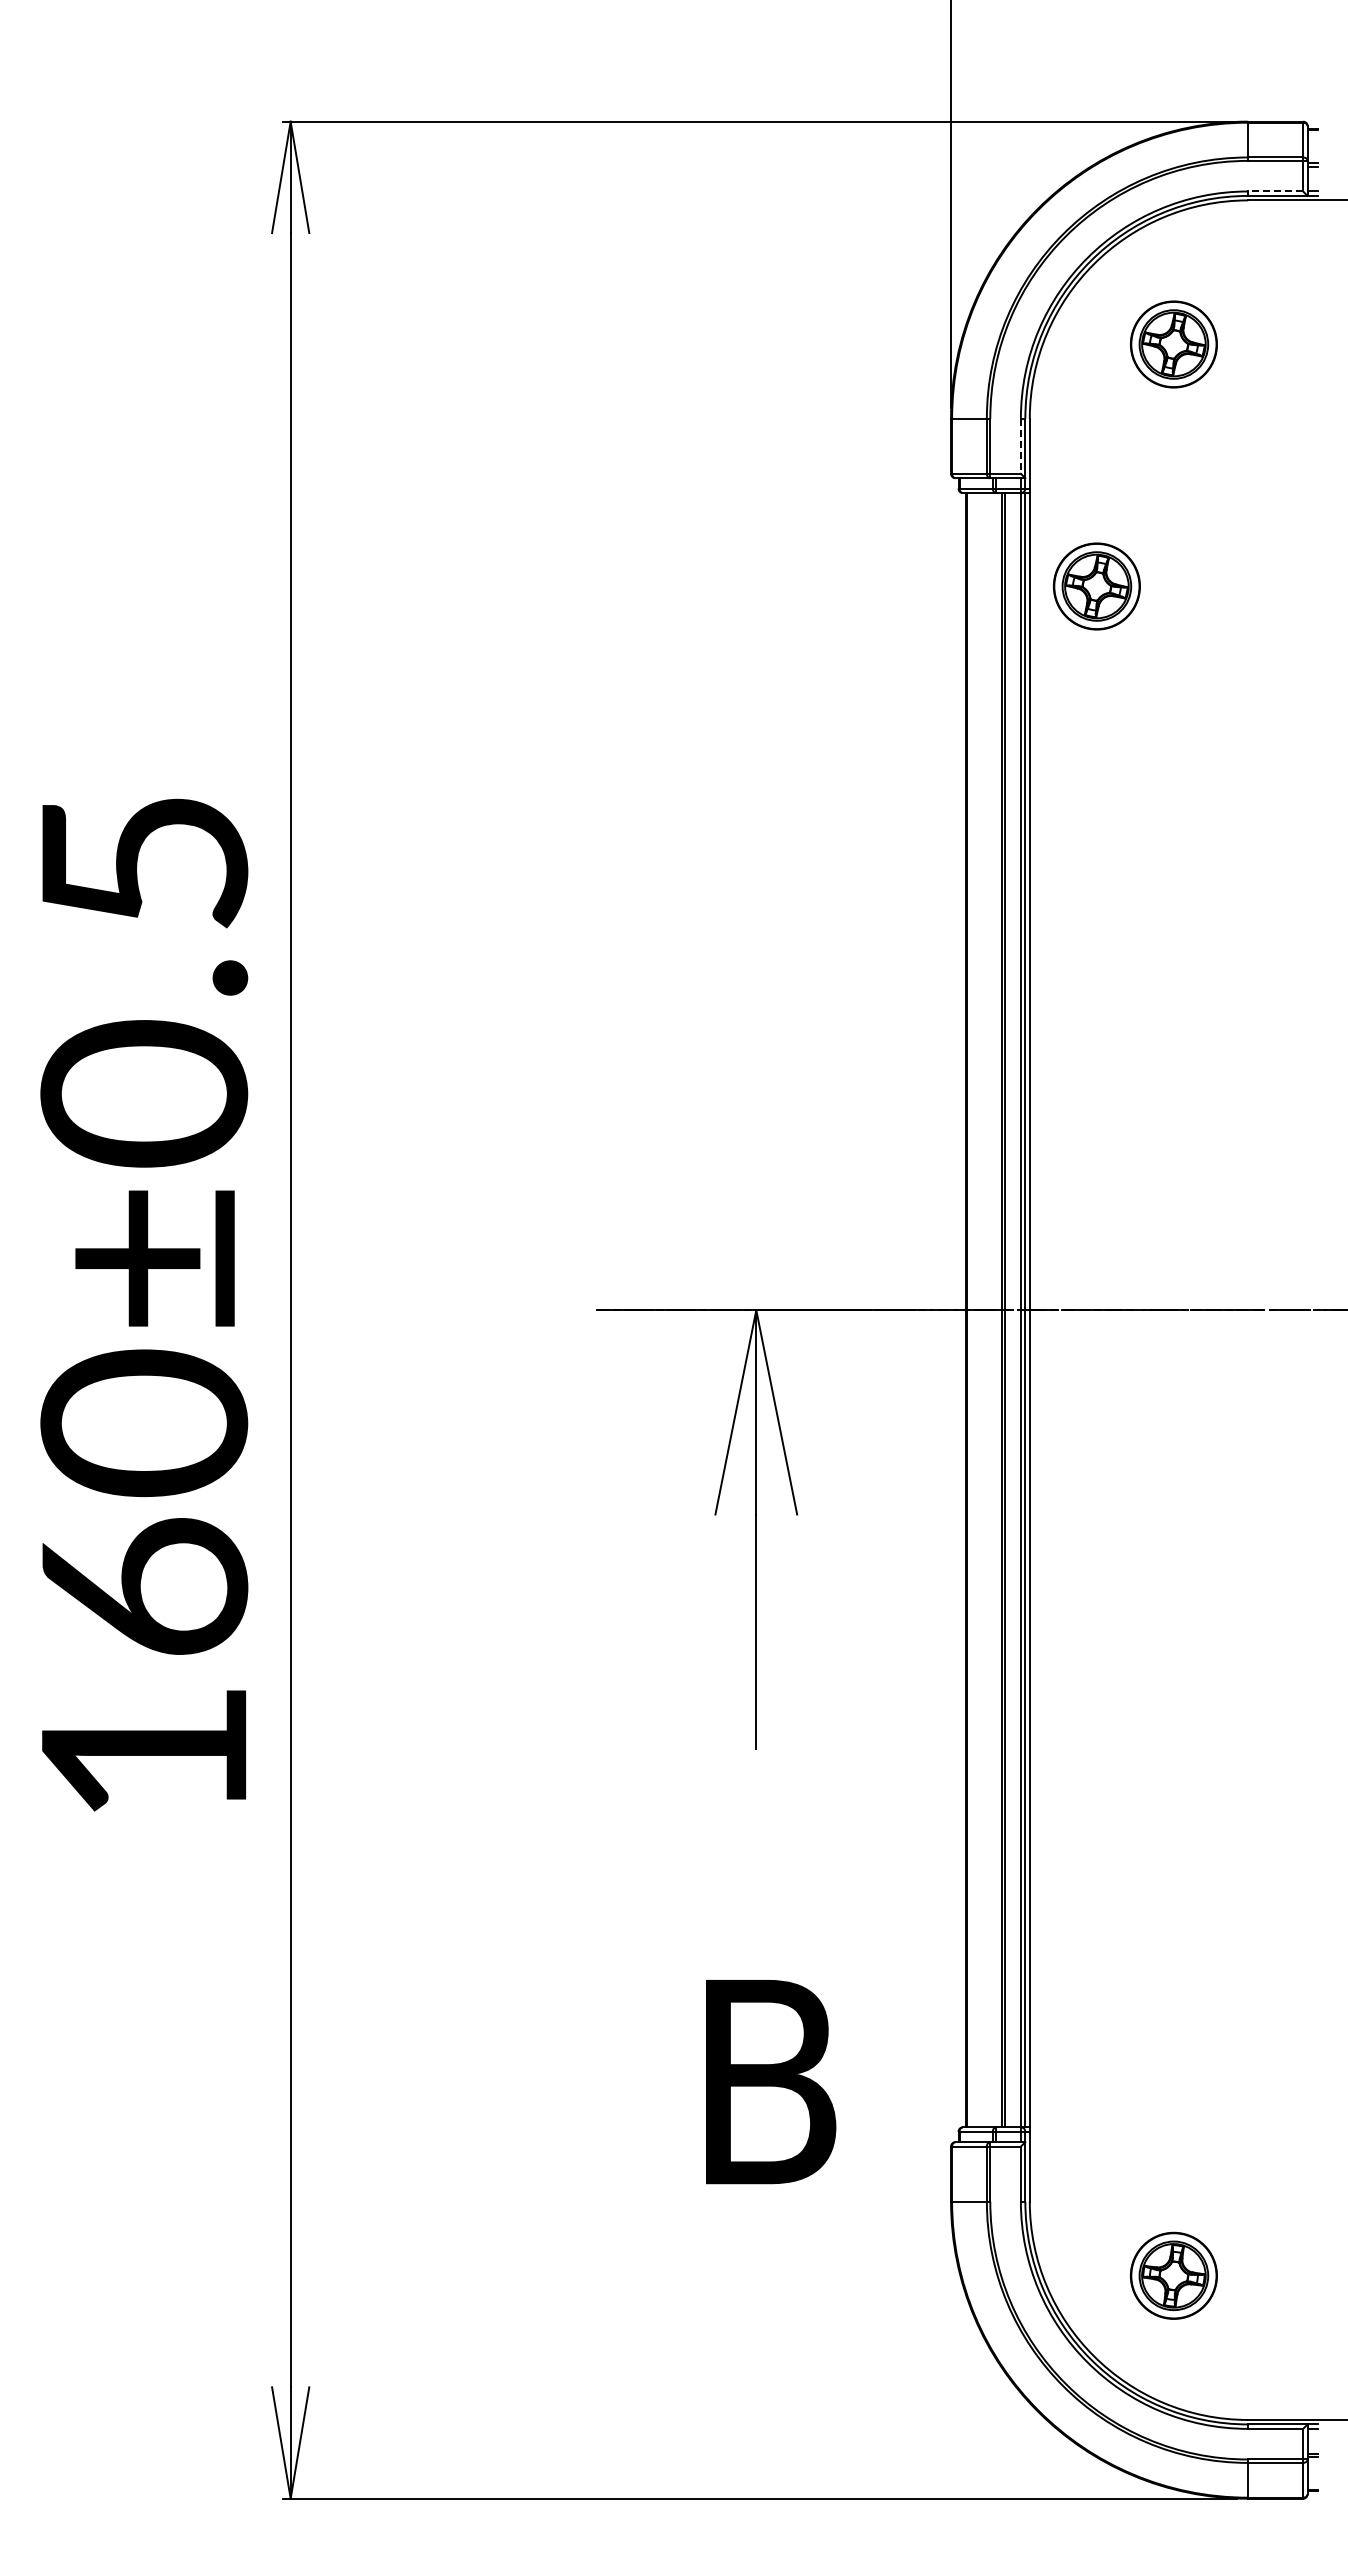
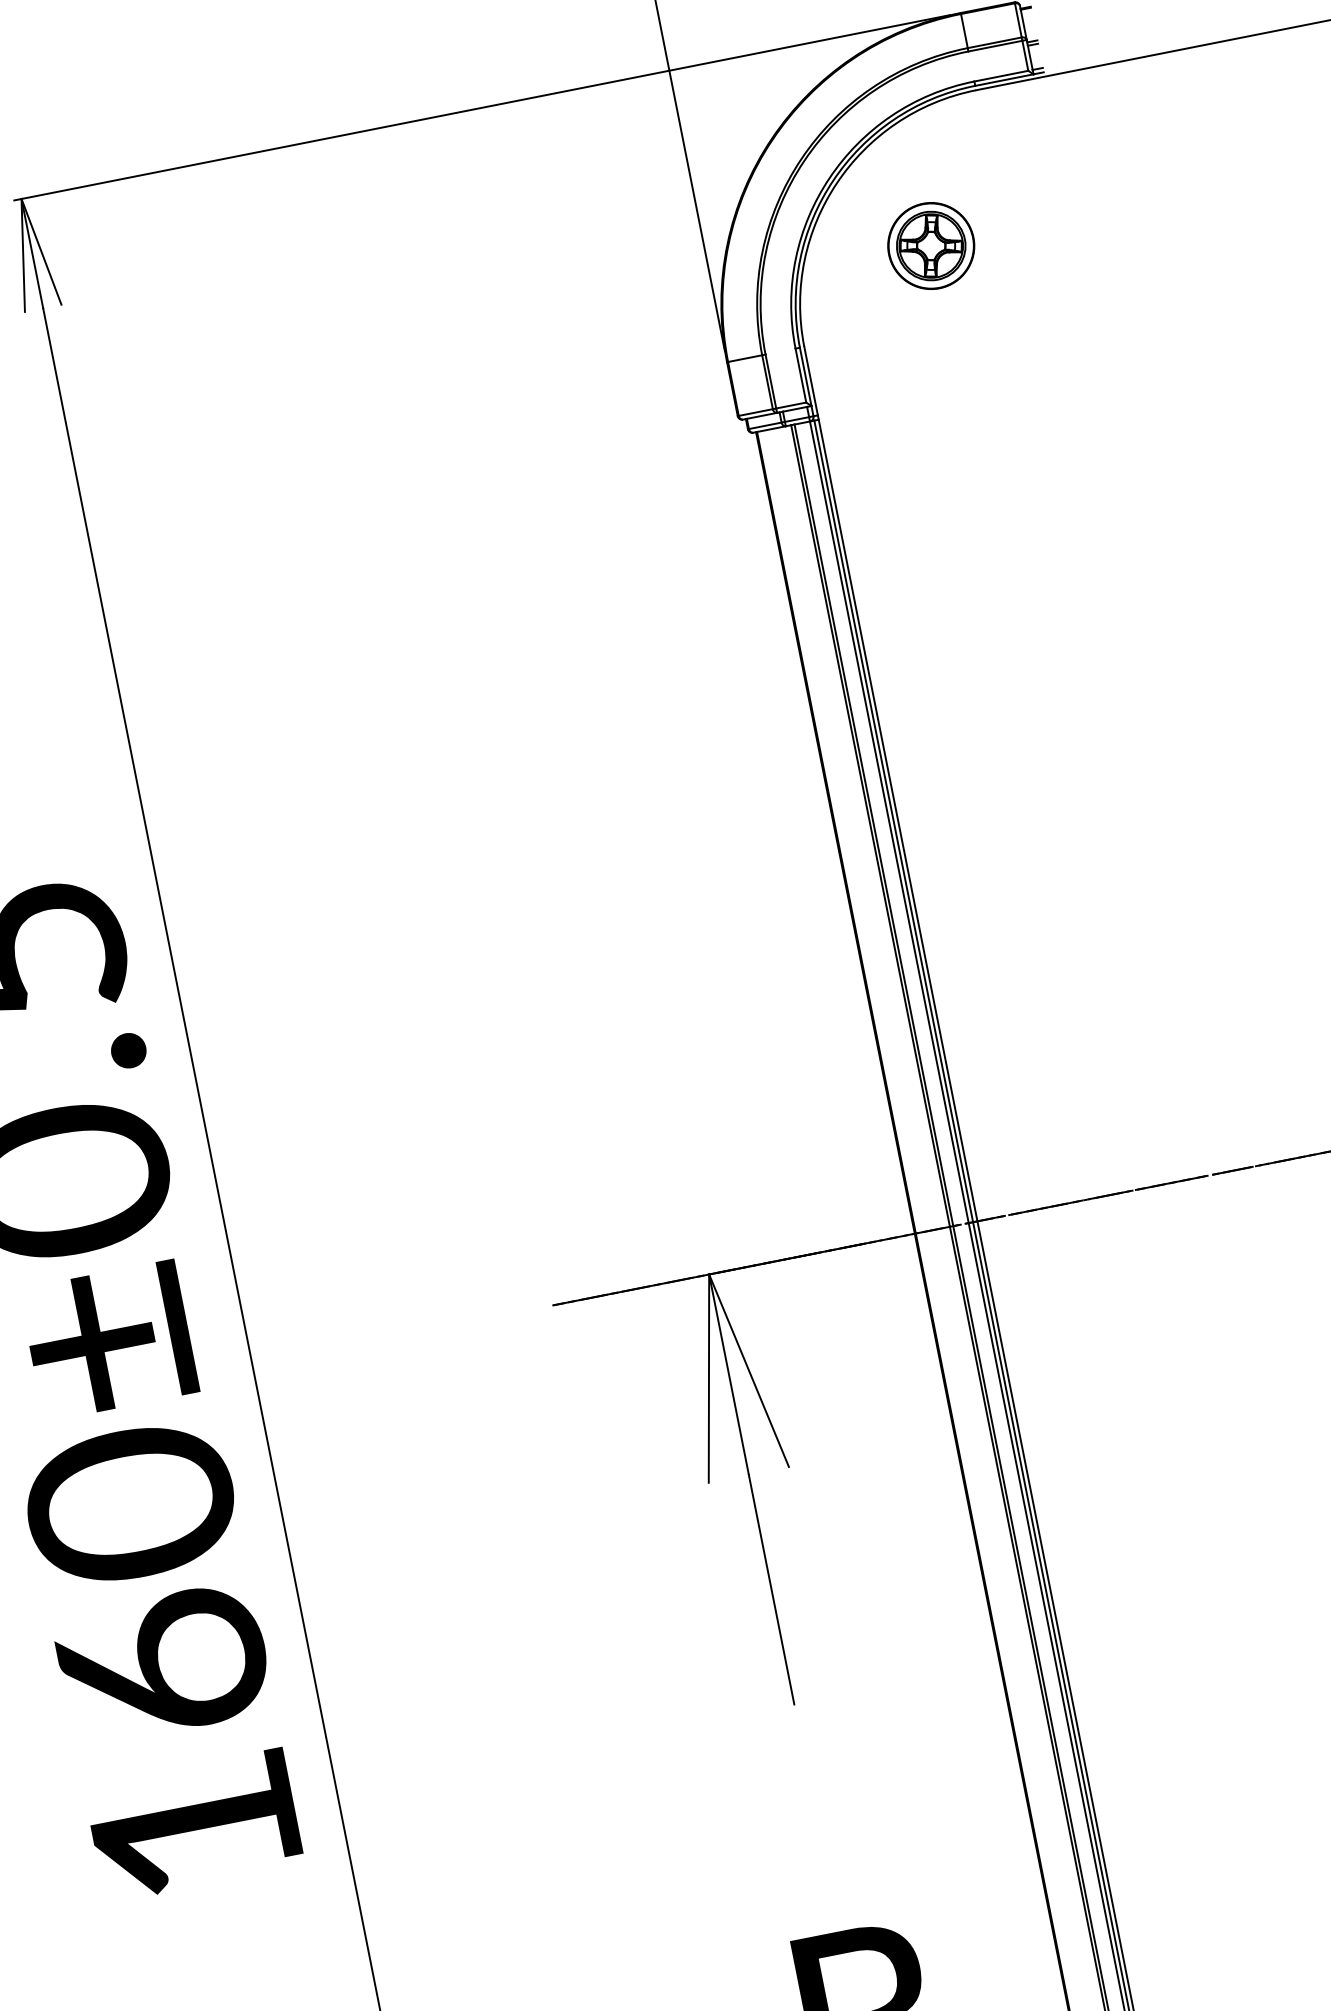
line: (1275, 191) -> (1001, 76), dashed -> solid
line: (1020, 446) -> (800, 375), dashed -> solid
part: (1096, 586) -> (902, 498), removed

